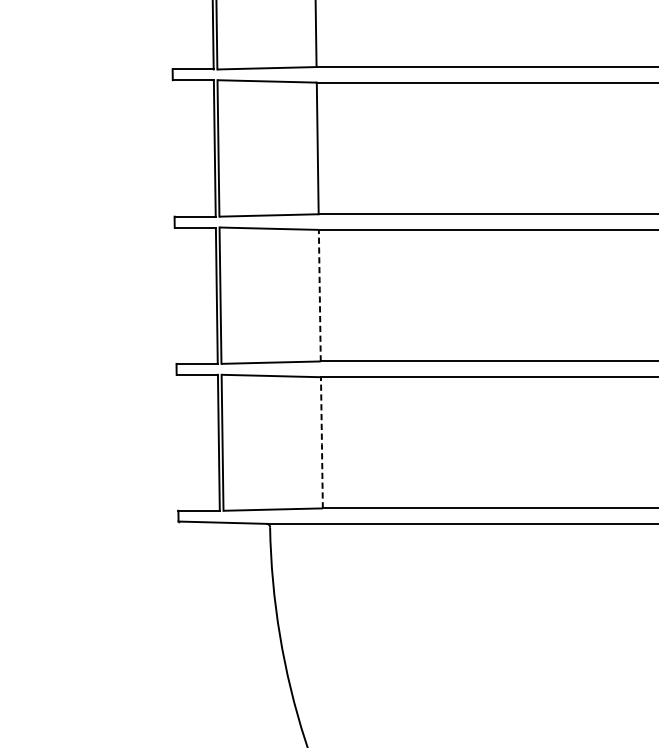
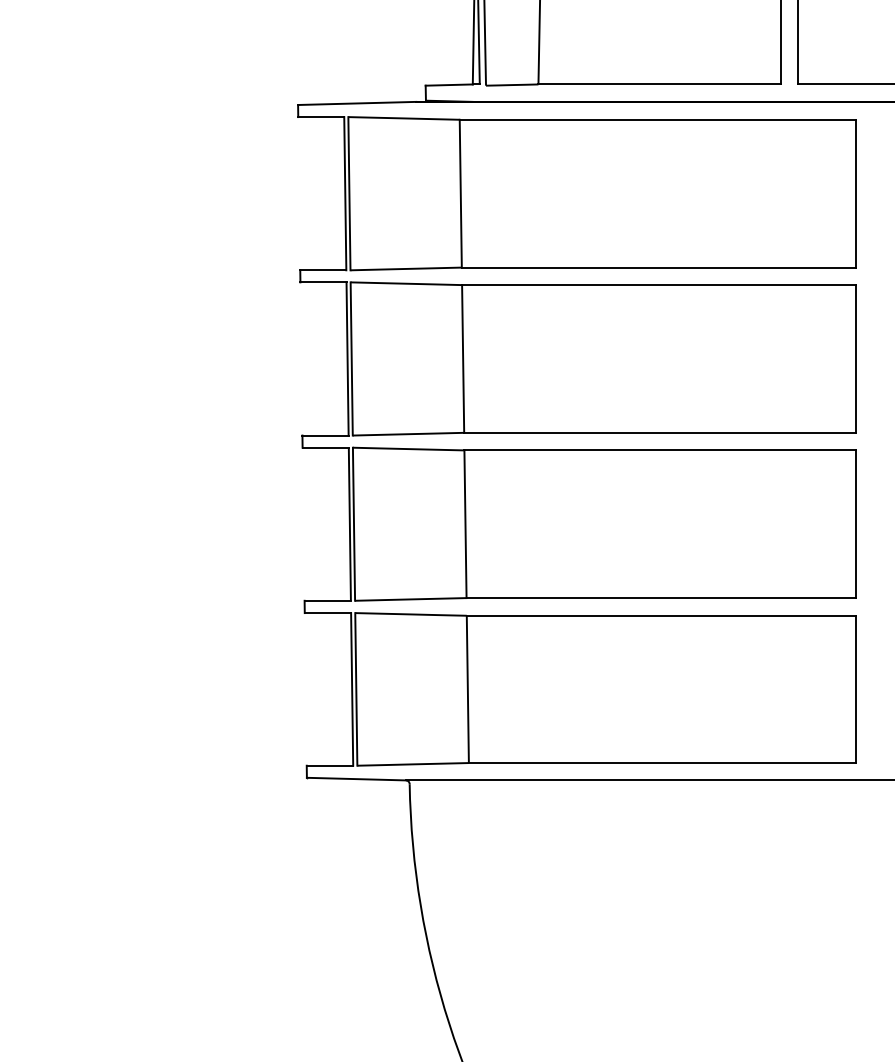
line: (319, 295) -> (465, 524), dashed -> solid
line: (321, 442) -> (467, 689), dashed -> solid

